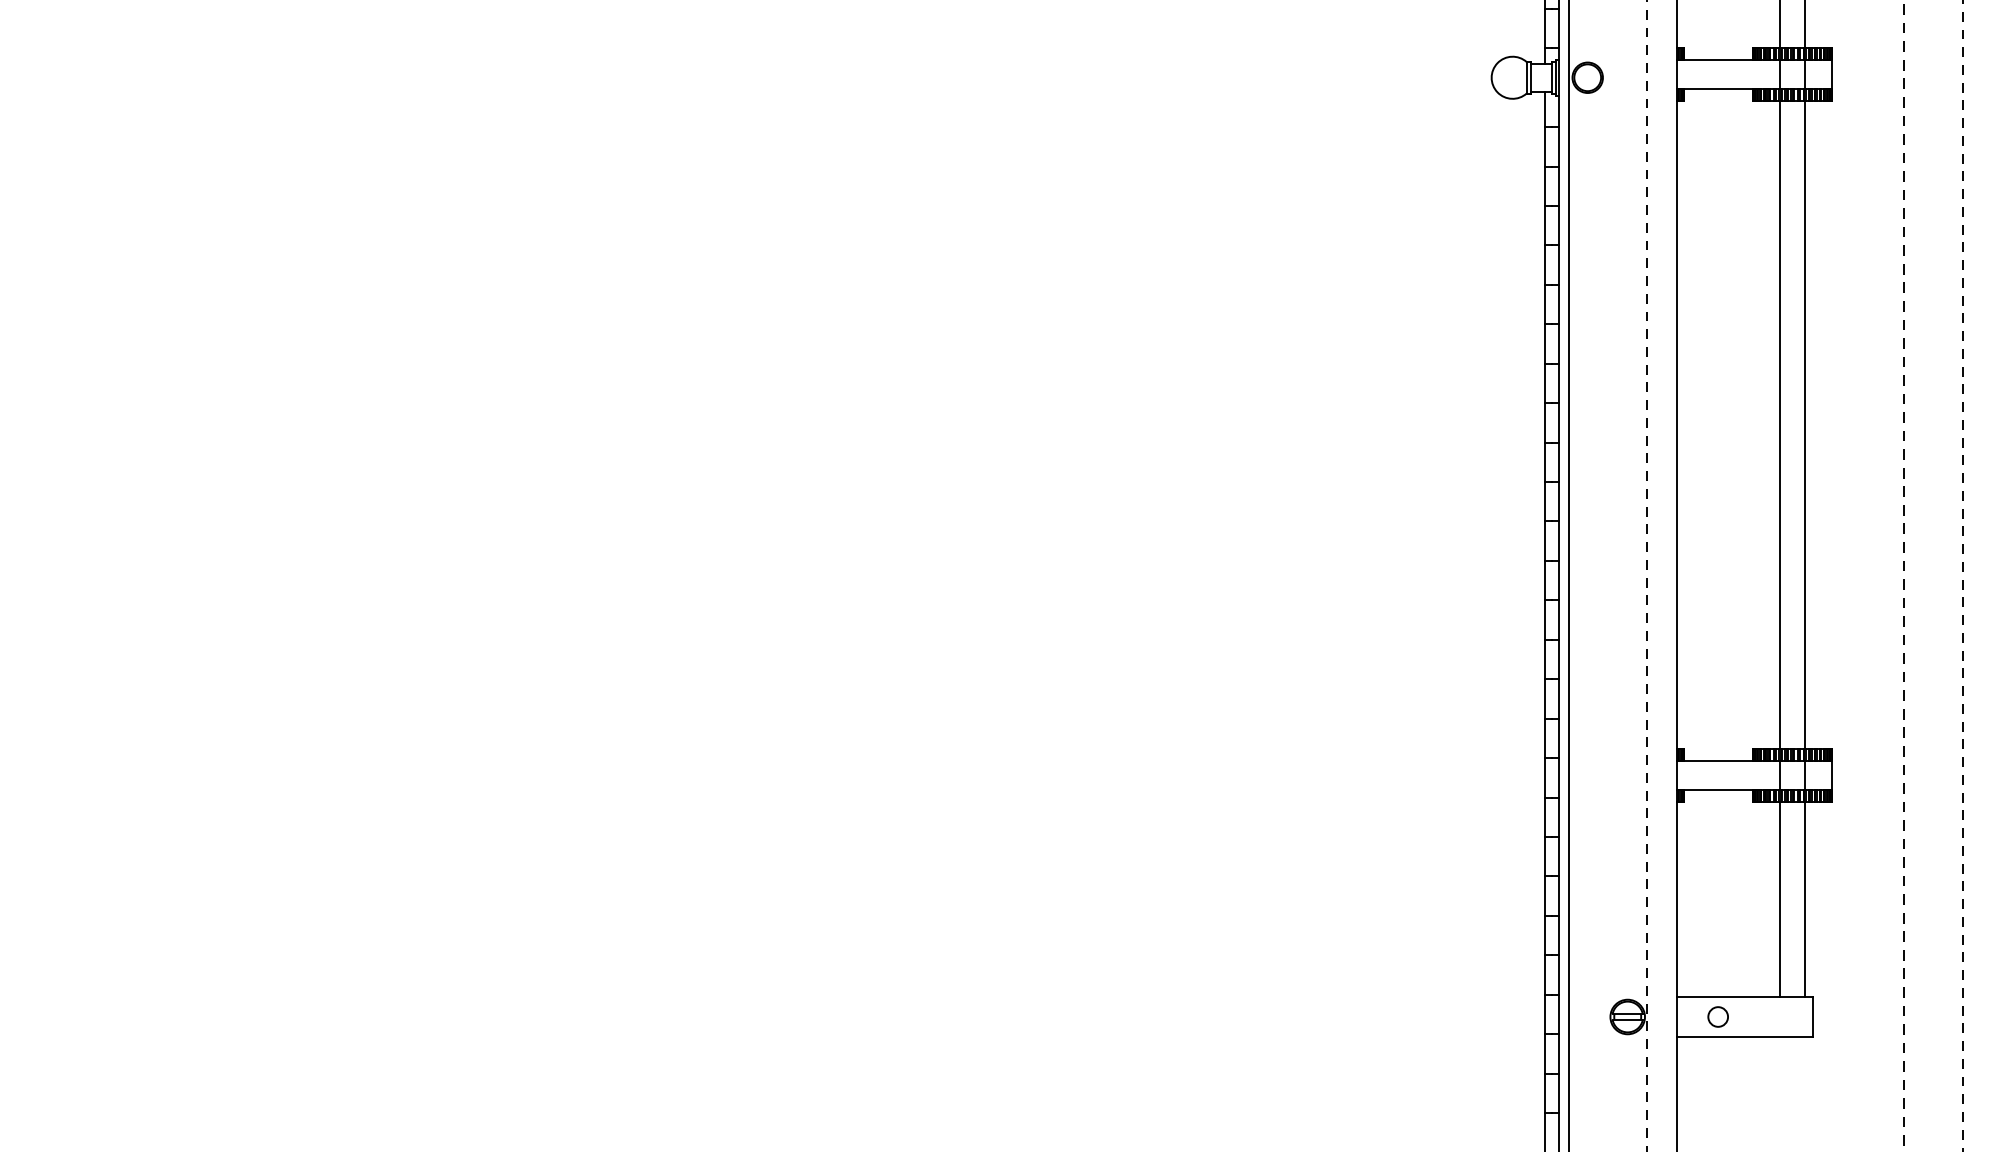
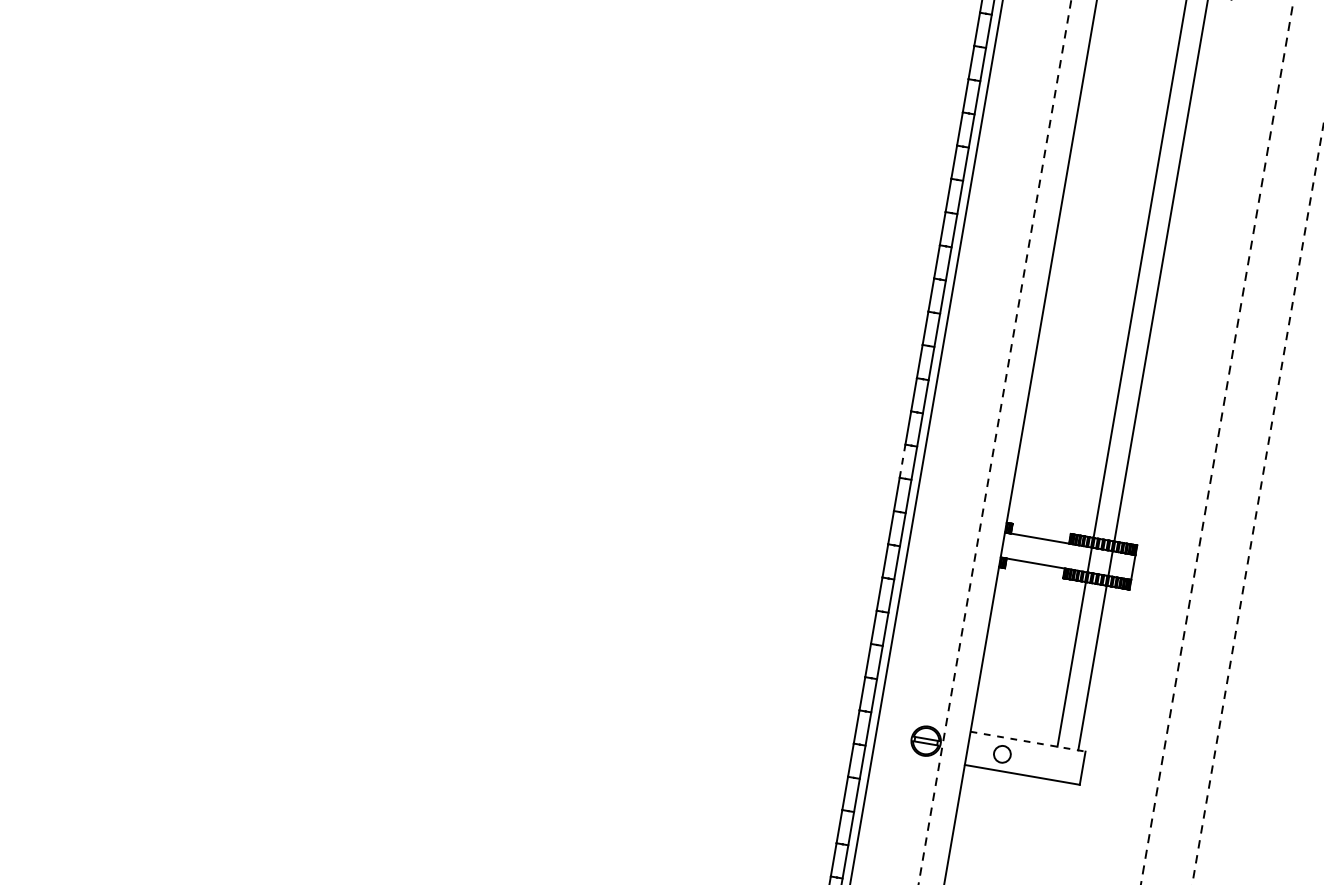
line: (1544, 698) -> (902, 460), solid -> dashed
line: (1745, 997) -> (1028, 741), solid -> dashed

